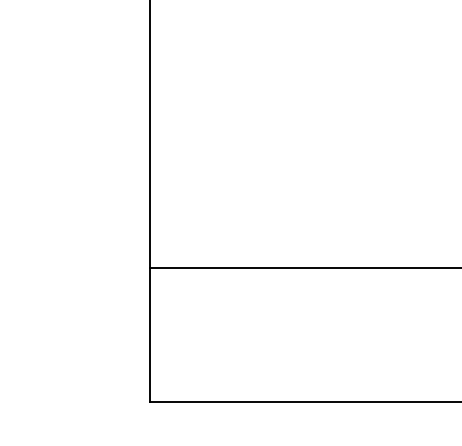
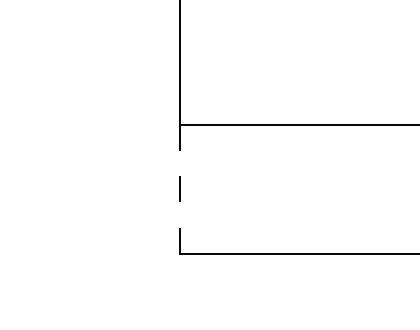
line: (149, 334) -> (179, 188), solid -> dashed

